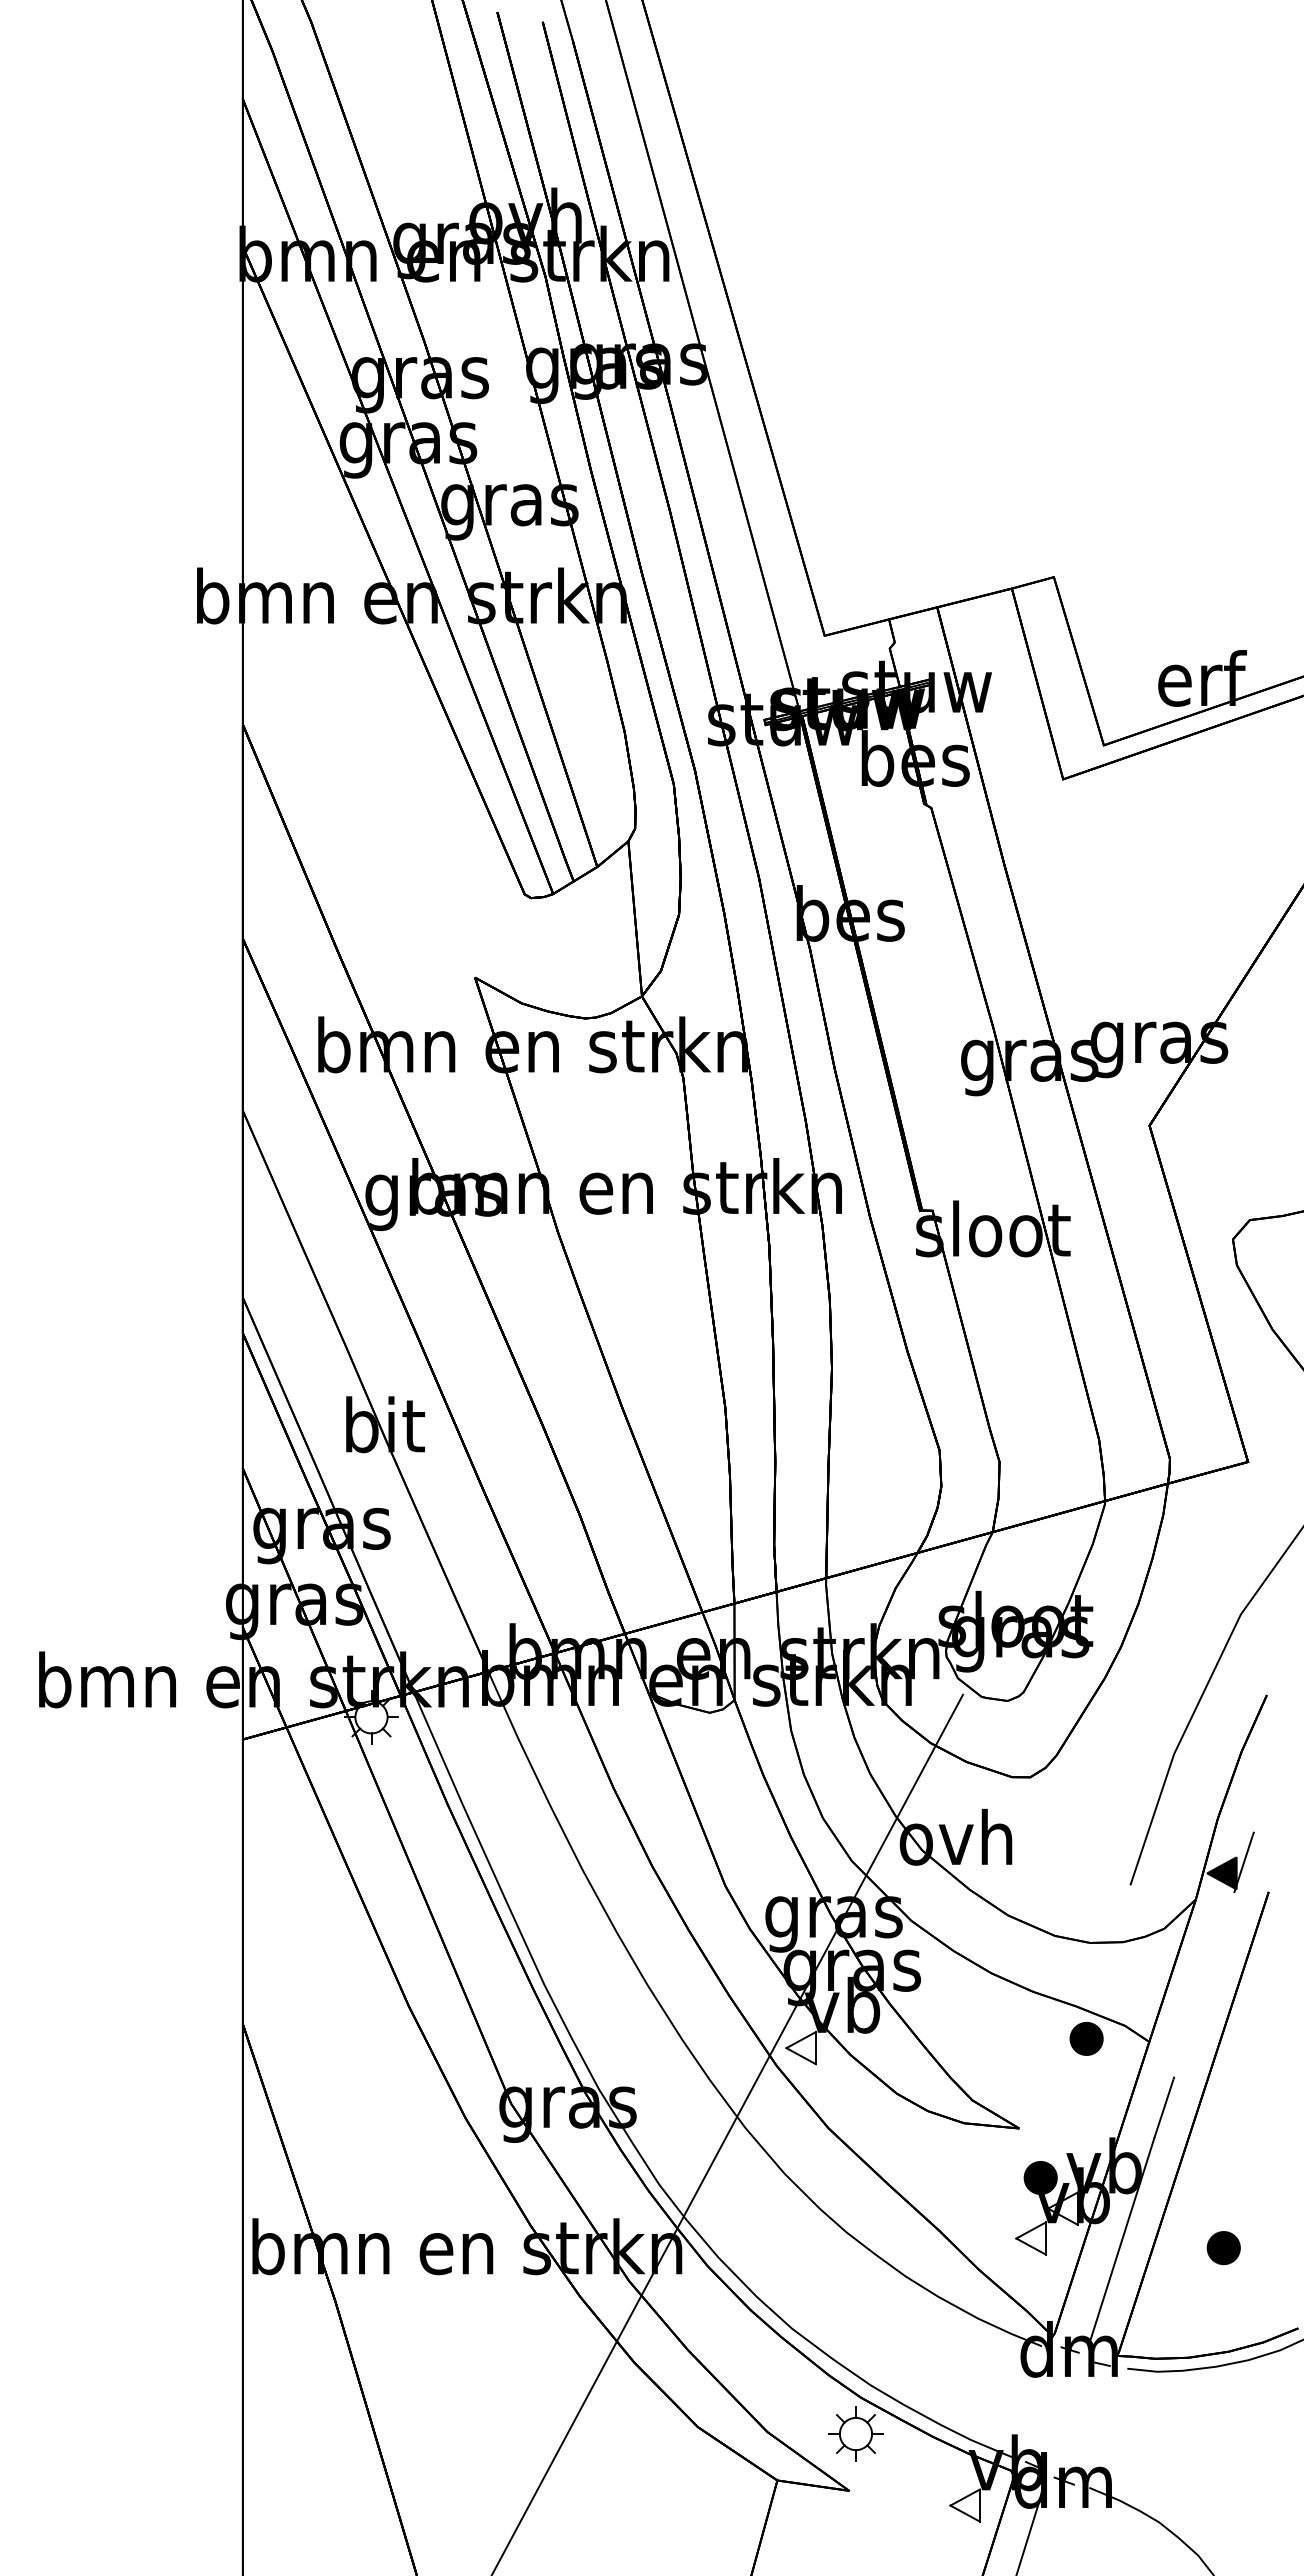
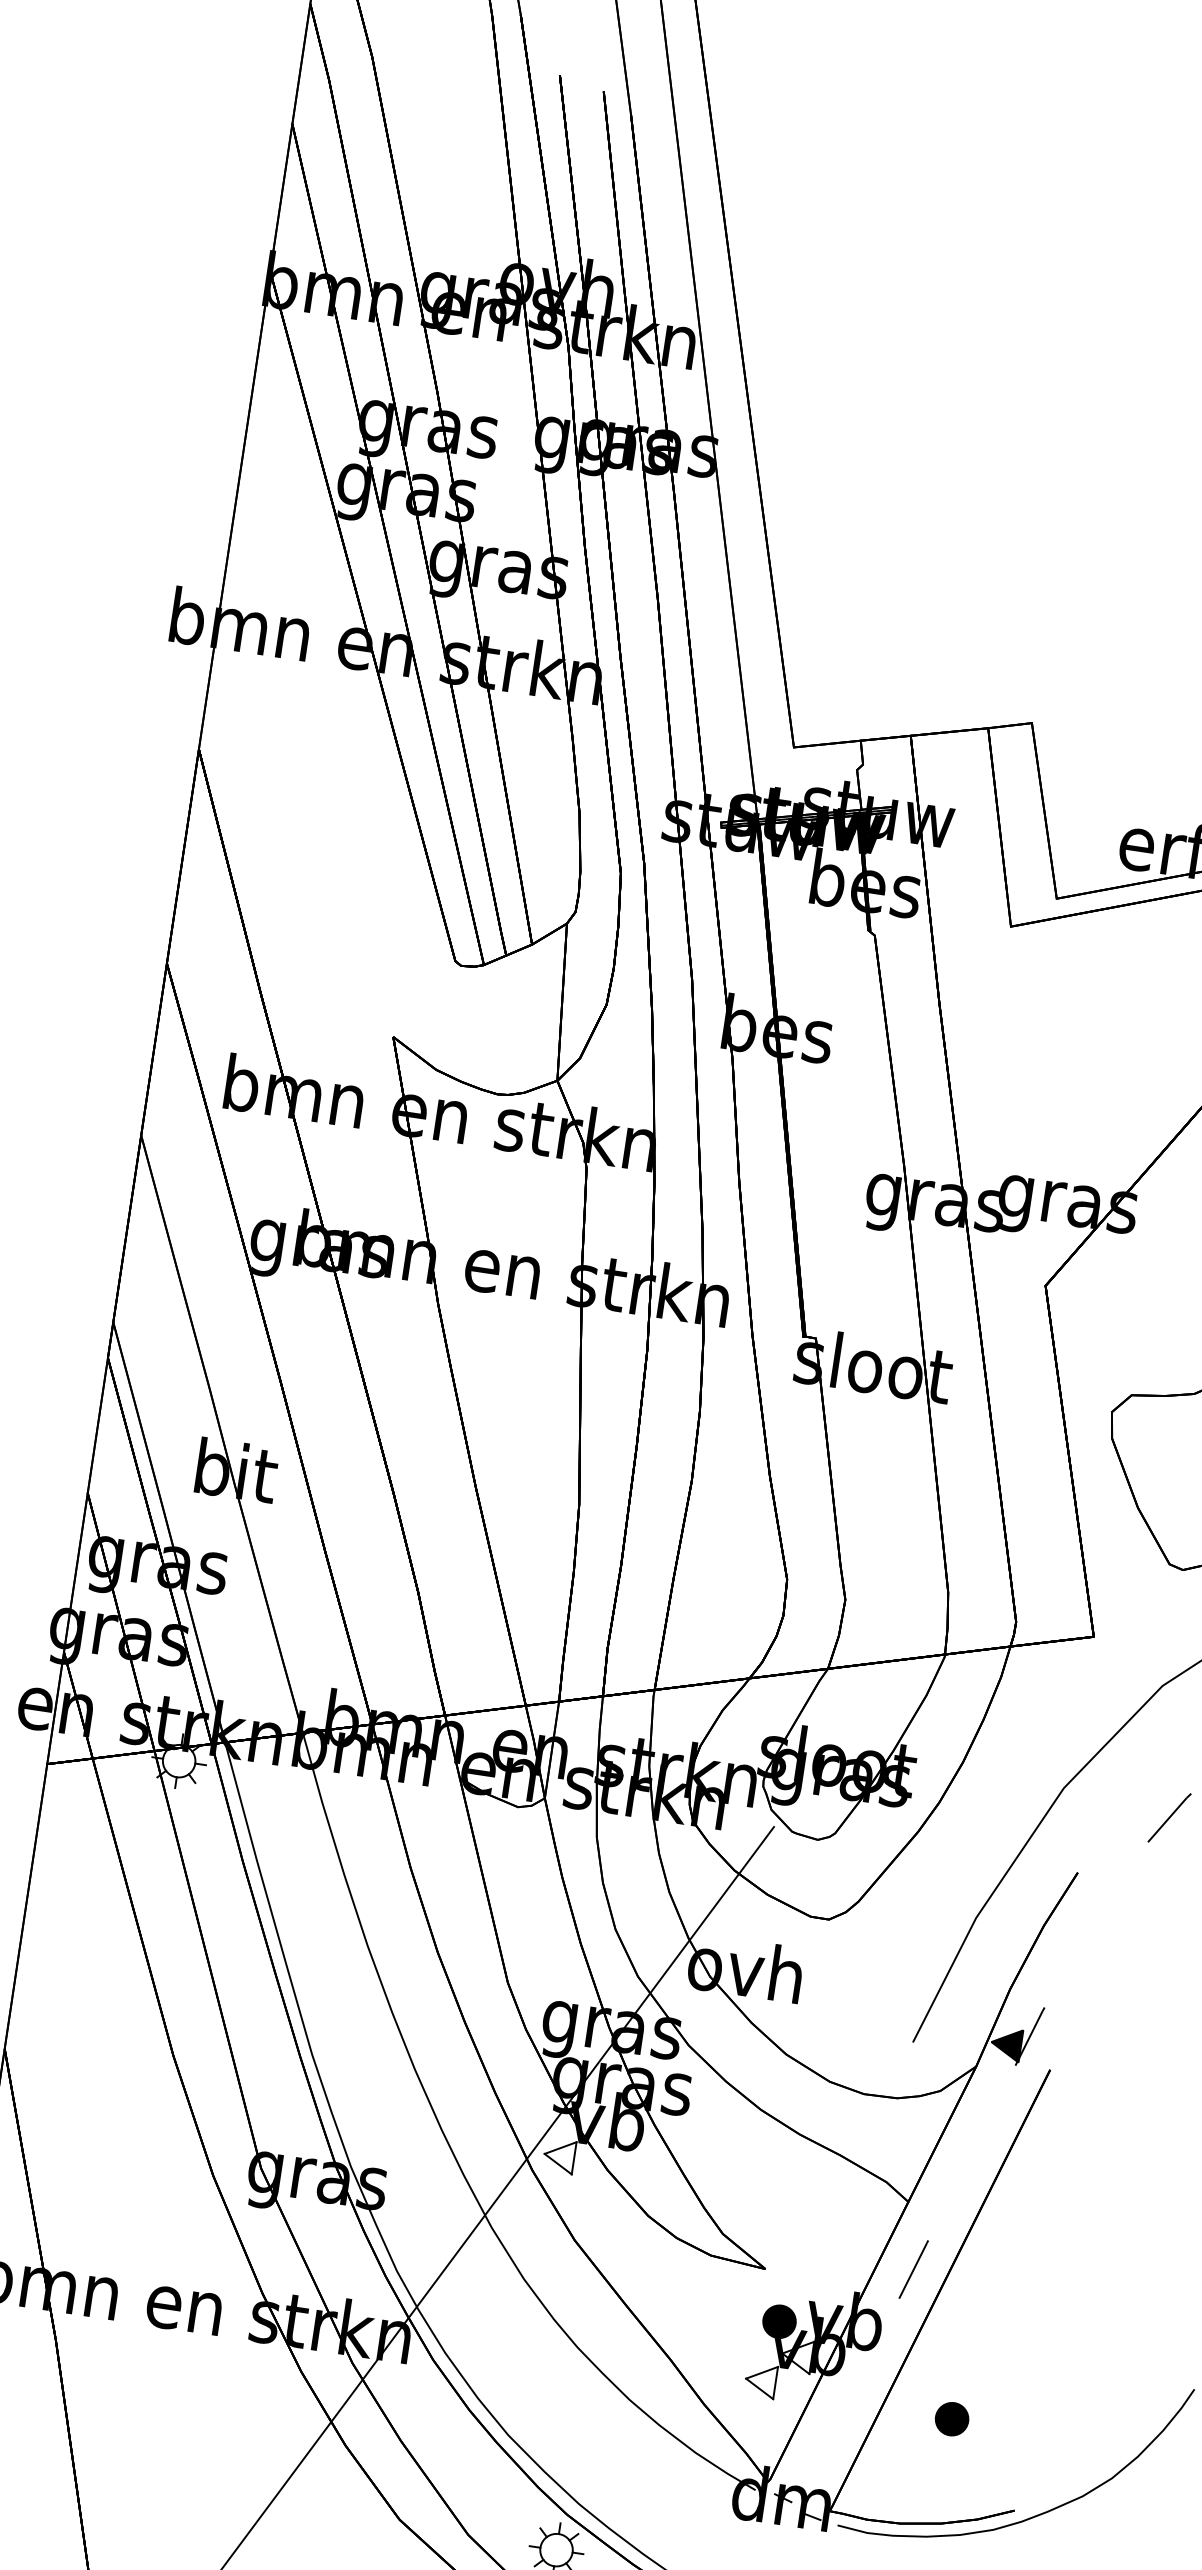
part: (1086, 2038) -> (846, 2189), removed
line: (1122, 2237) -> (852, 2393), removed

